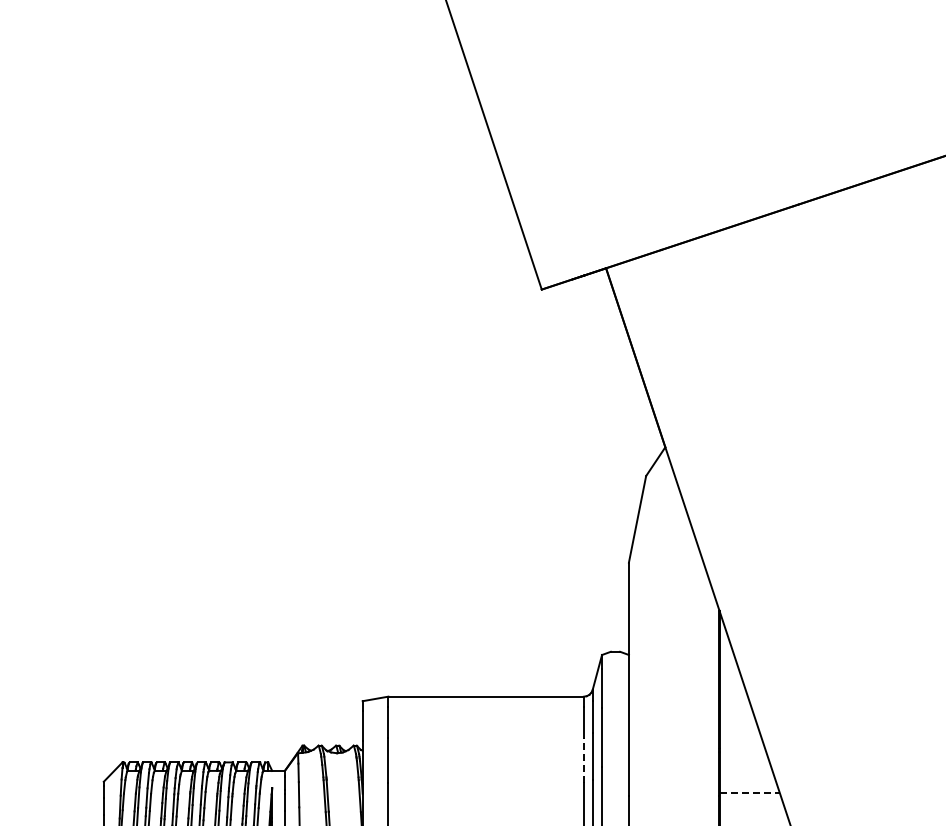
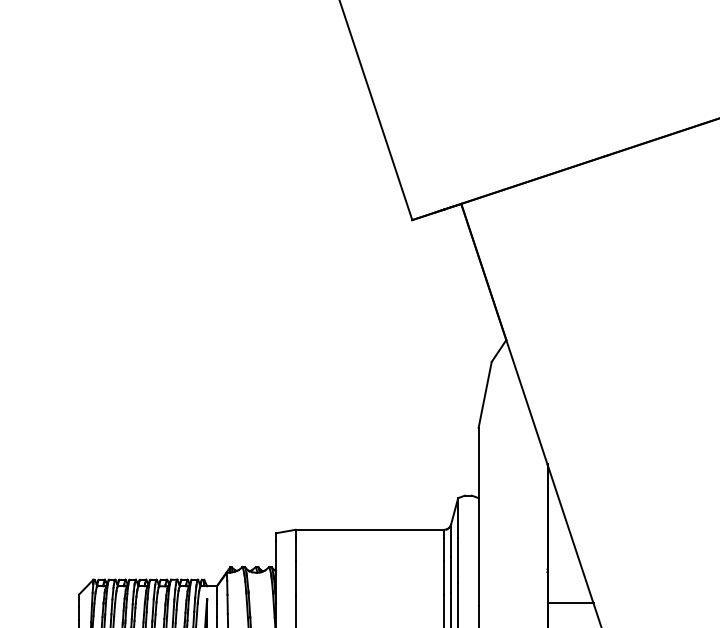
line: (583, 760) -> (444, 578), dashed -> solid
line: (750, 793) -> (571, 603), dashed -> solid

